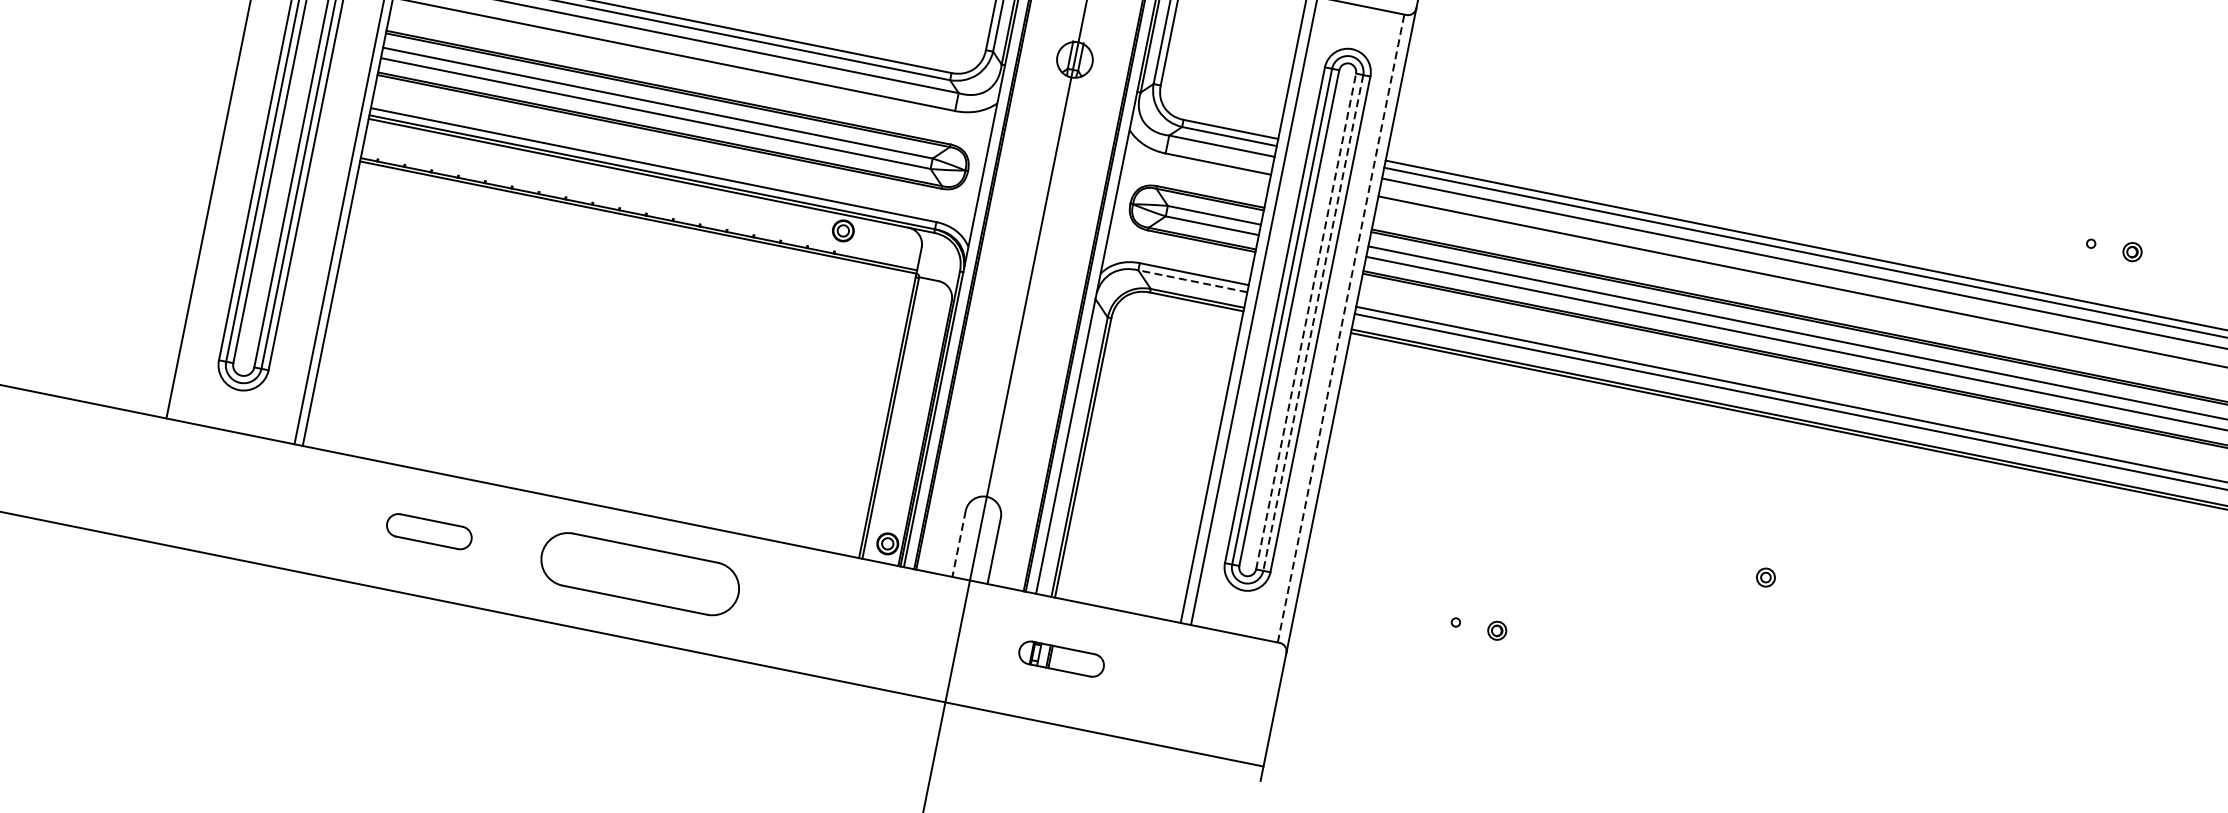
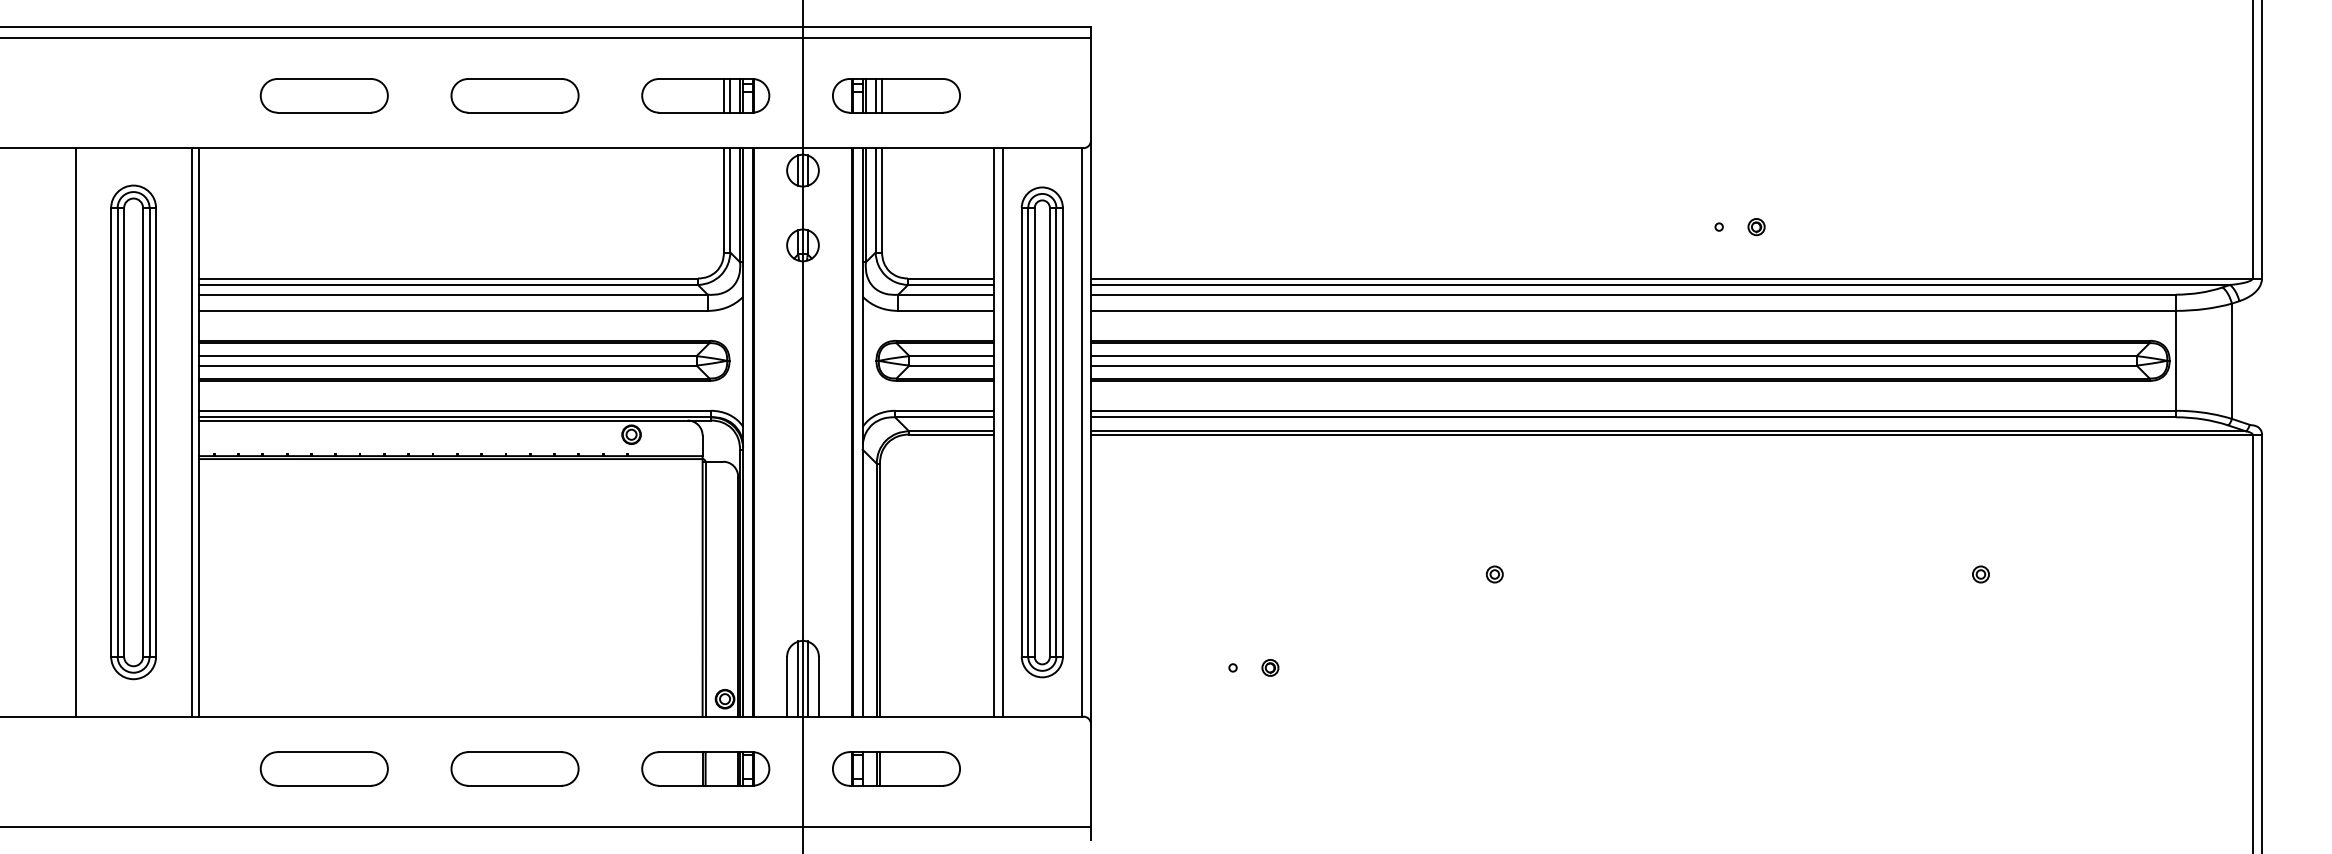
line: (1191, 281) -> (943, 417), dashed -> solid
line: (1305, 320) -> (1049, 431), dashed -> solid
line: (1313, 323) -> (1056, 432), dashed -> solid
line: (1341, 327) -> (1081, 431), dashed -> solid
part: (428, 530) -> (323, 768), size x1.67
line: (973, 537) -> (798, 678), added
line: (983, 539) -> (807, 678), added
line: (959, 543) -> (787, 686), dashed -> solid
part: (639, 573) -> (514, 768), size x0.71
part: (850, 616) -> (705, 768), added
part: (1061, 658) -> (896, 768), size x1.67

